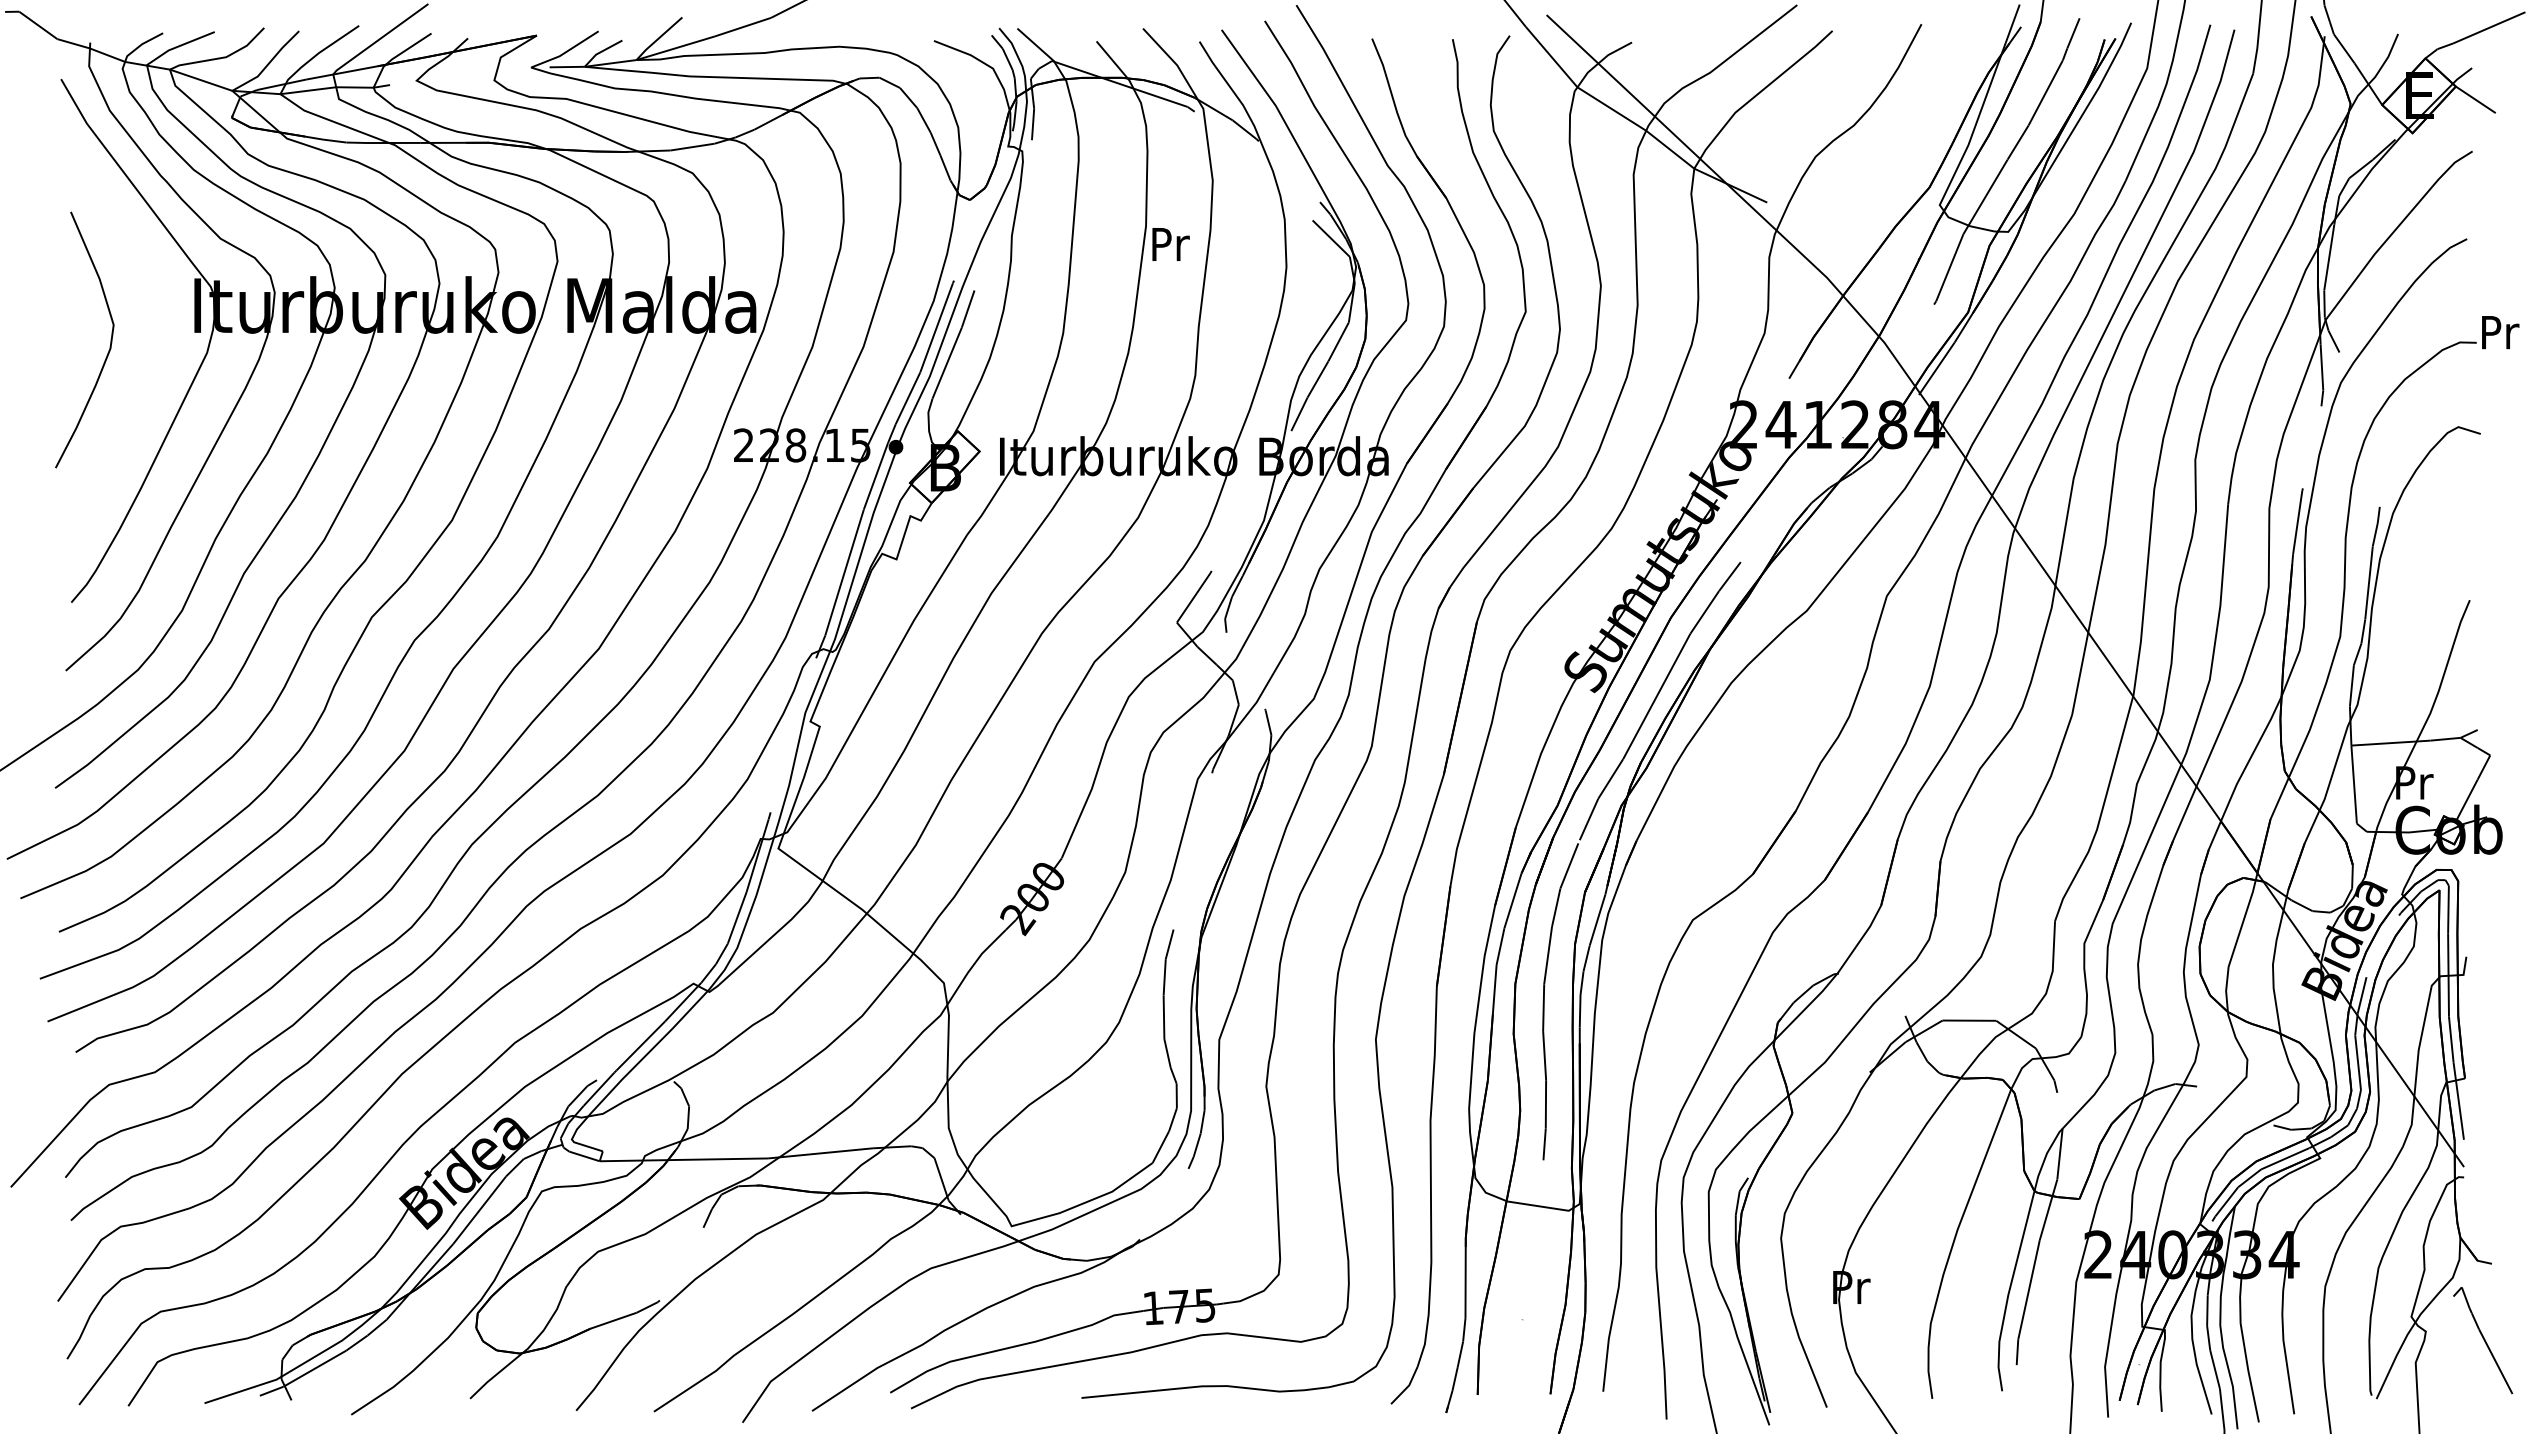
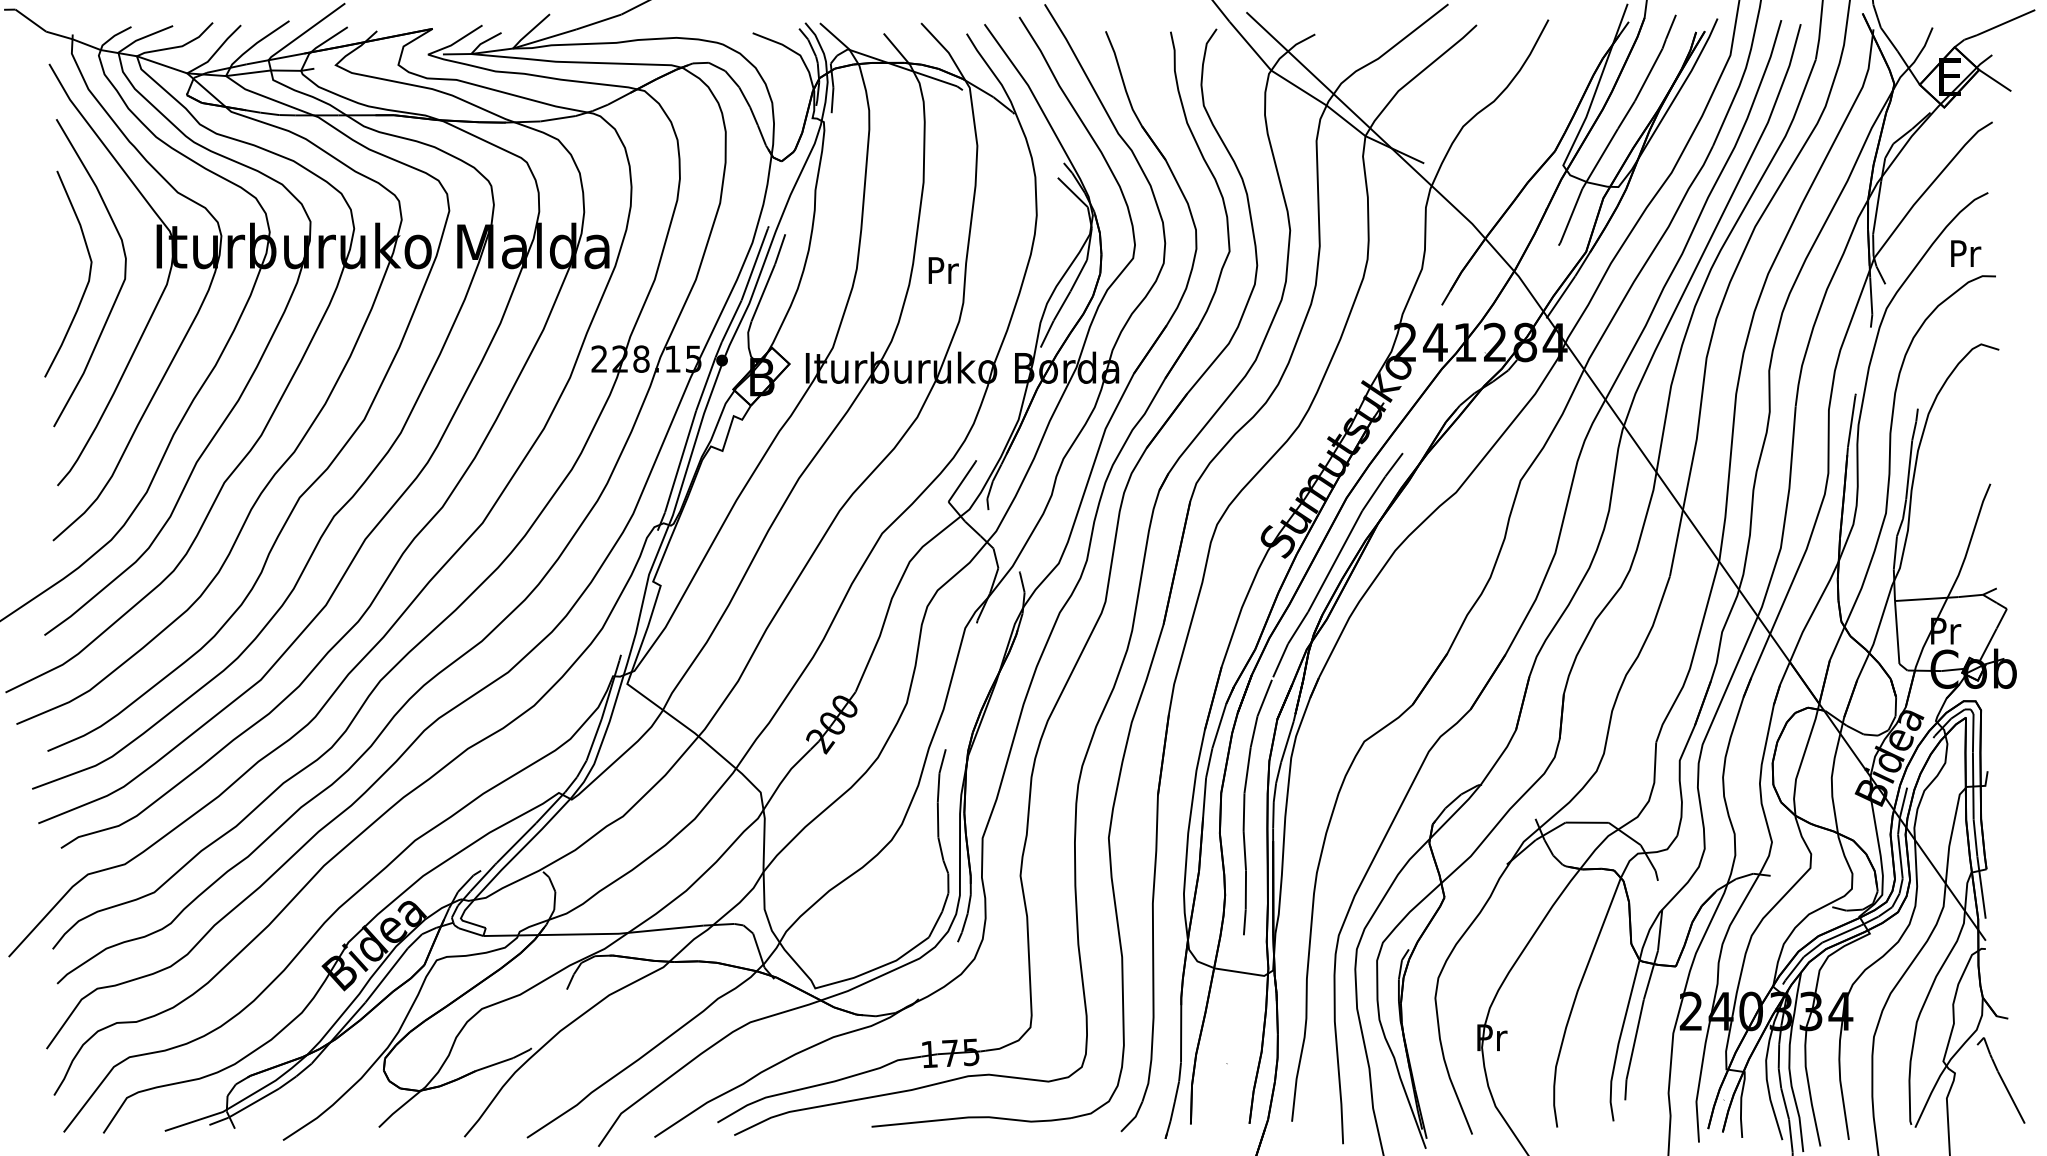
text: (1170, 244) -> (943, 270), moved
text: (2500, 332) -> (1966, 253), moved
curve: (149, 356) -> (120, 287), added

